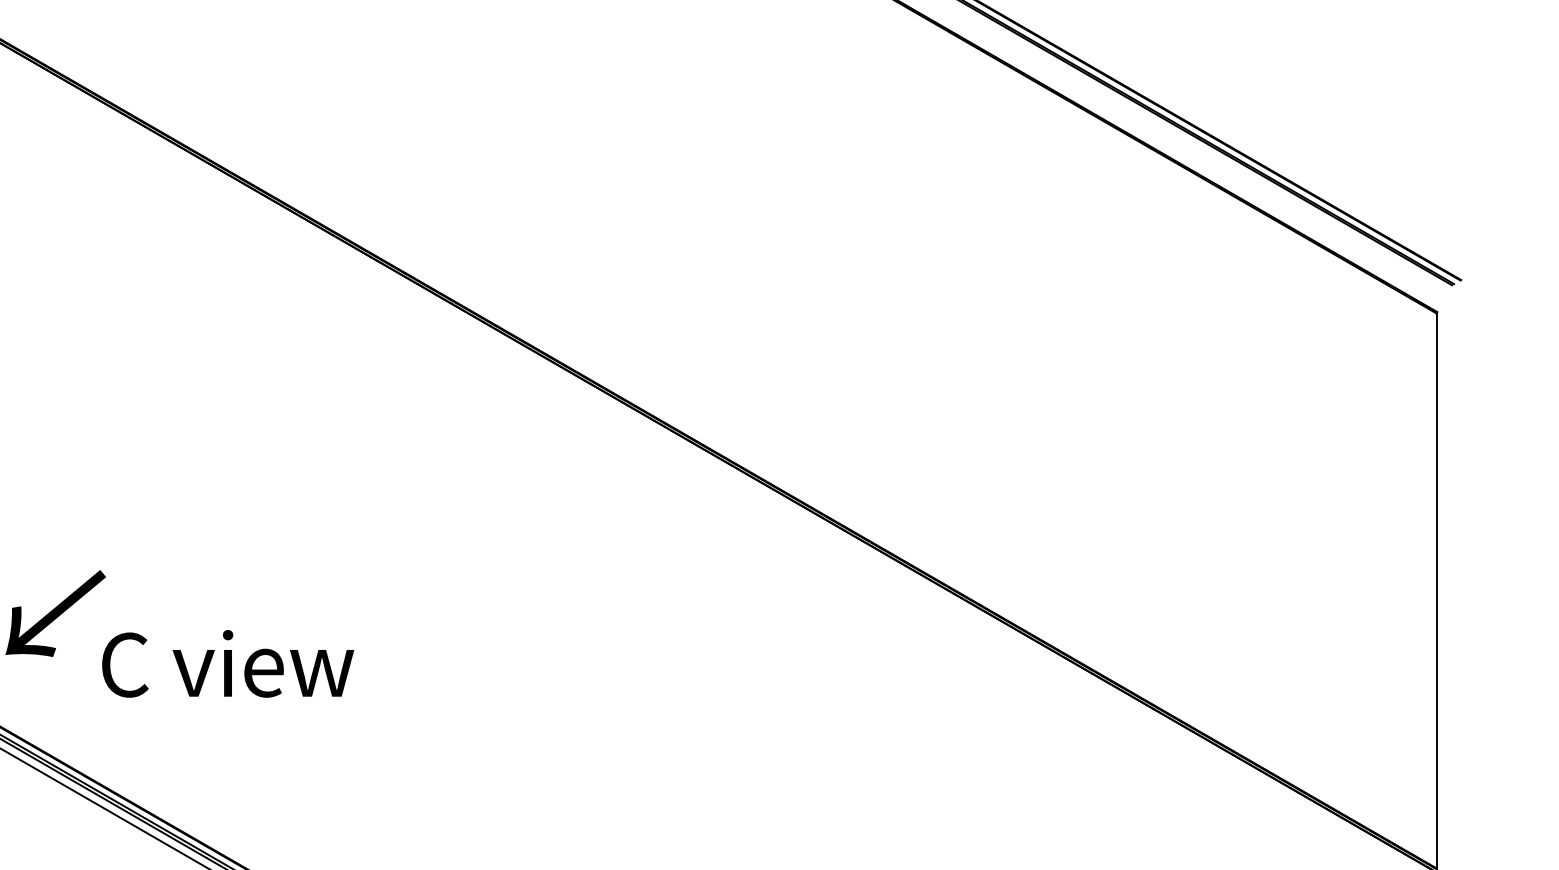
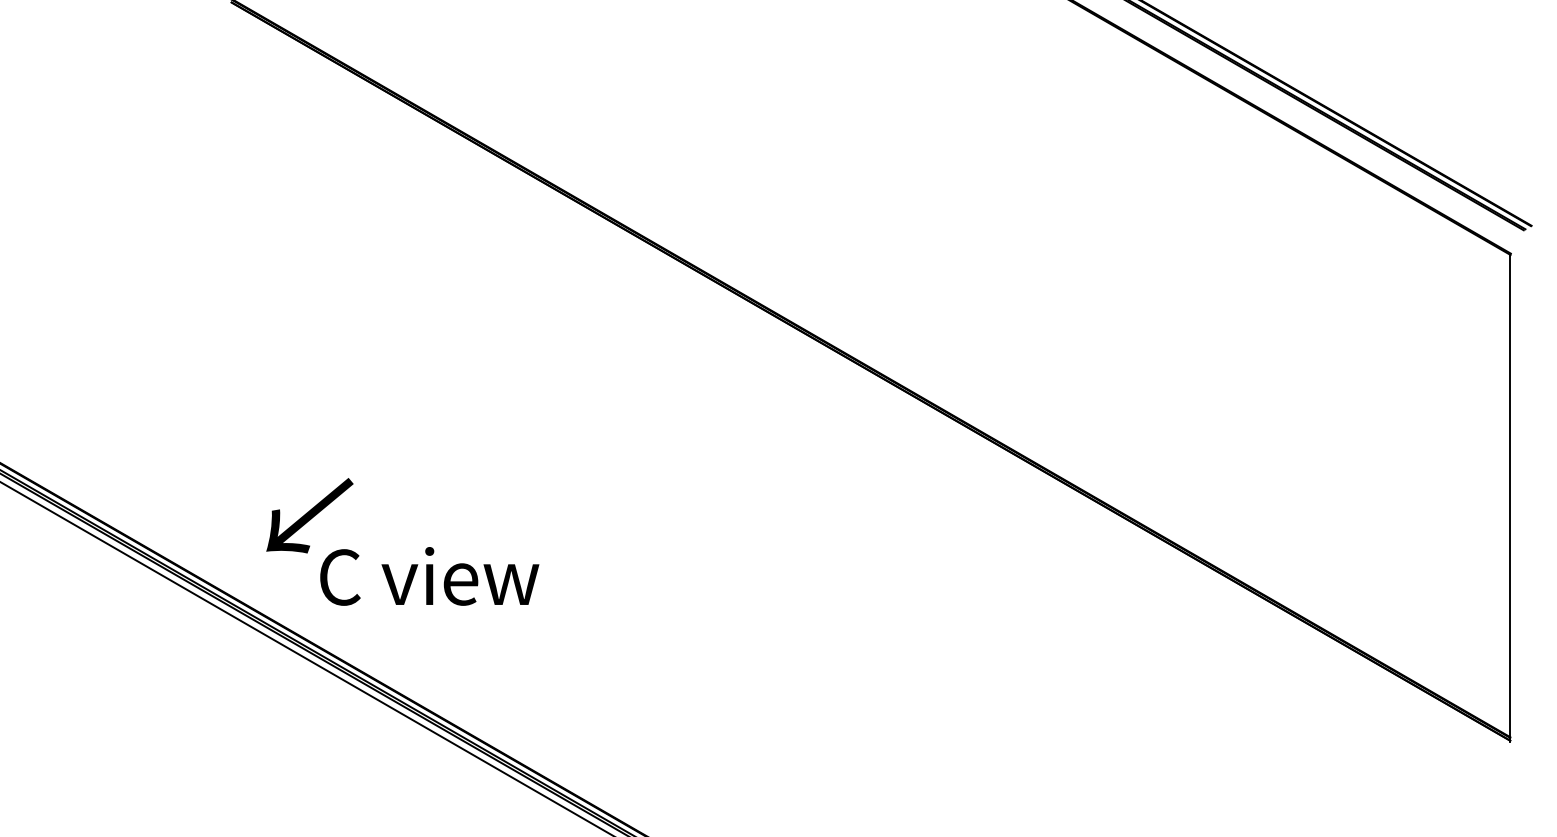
text: (227, 663) -> (429, 576), moved

